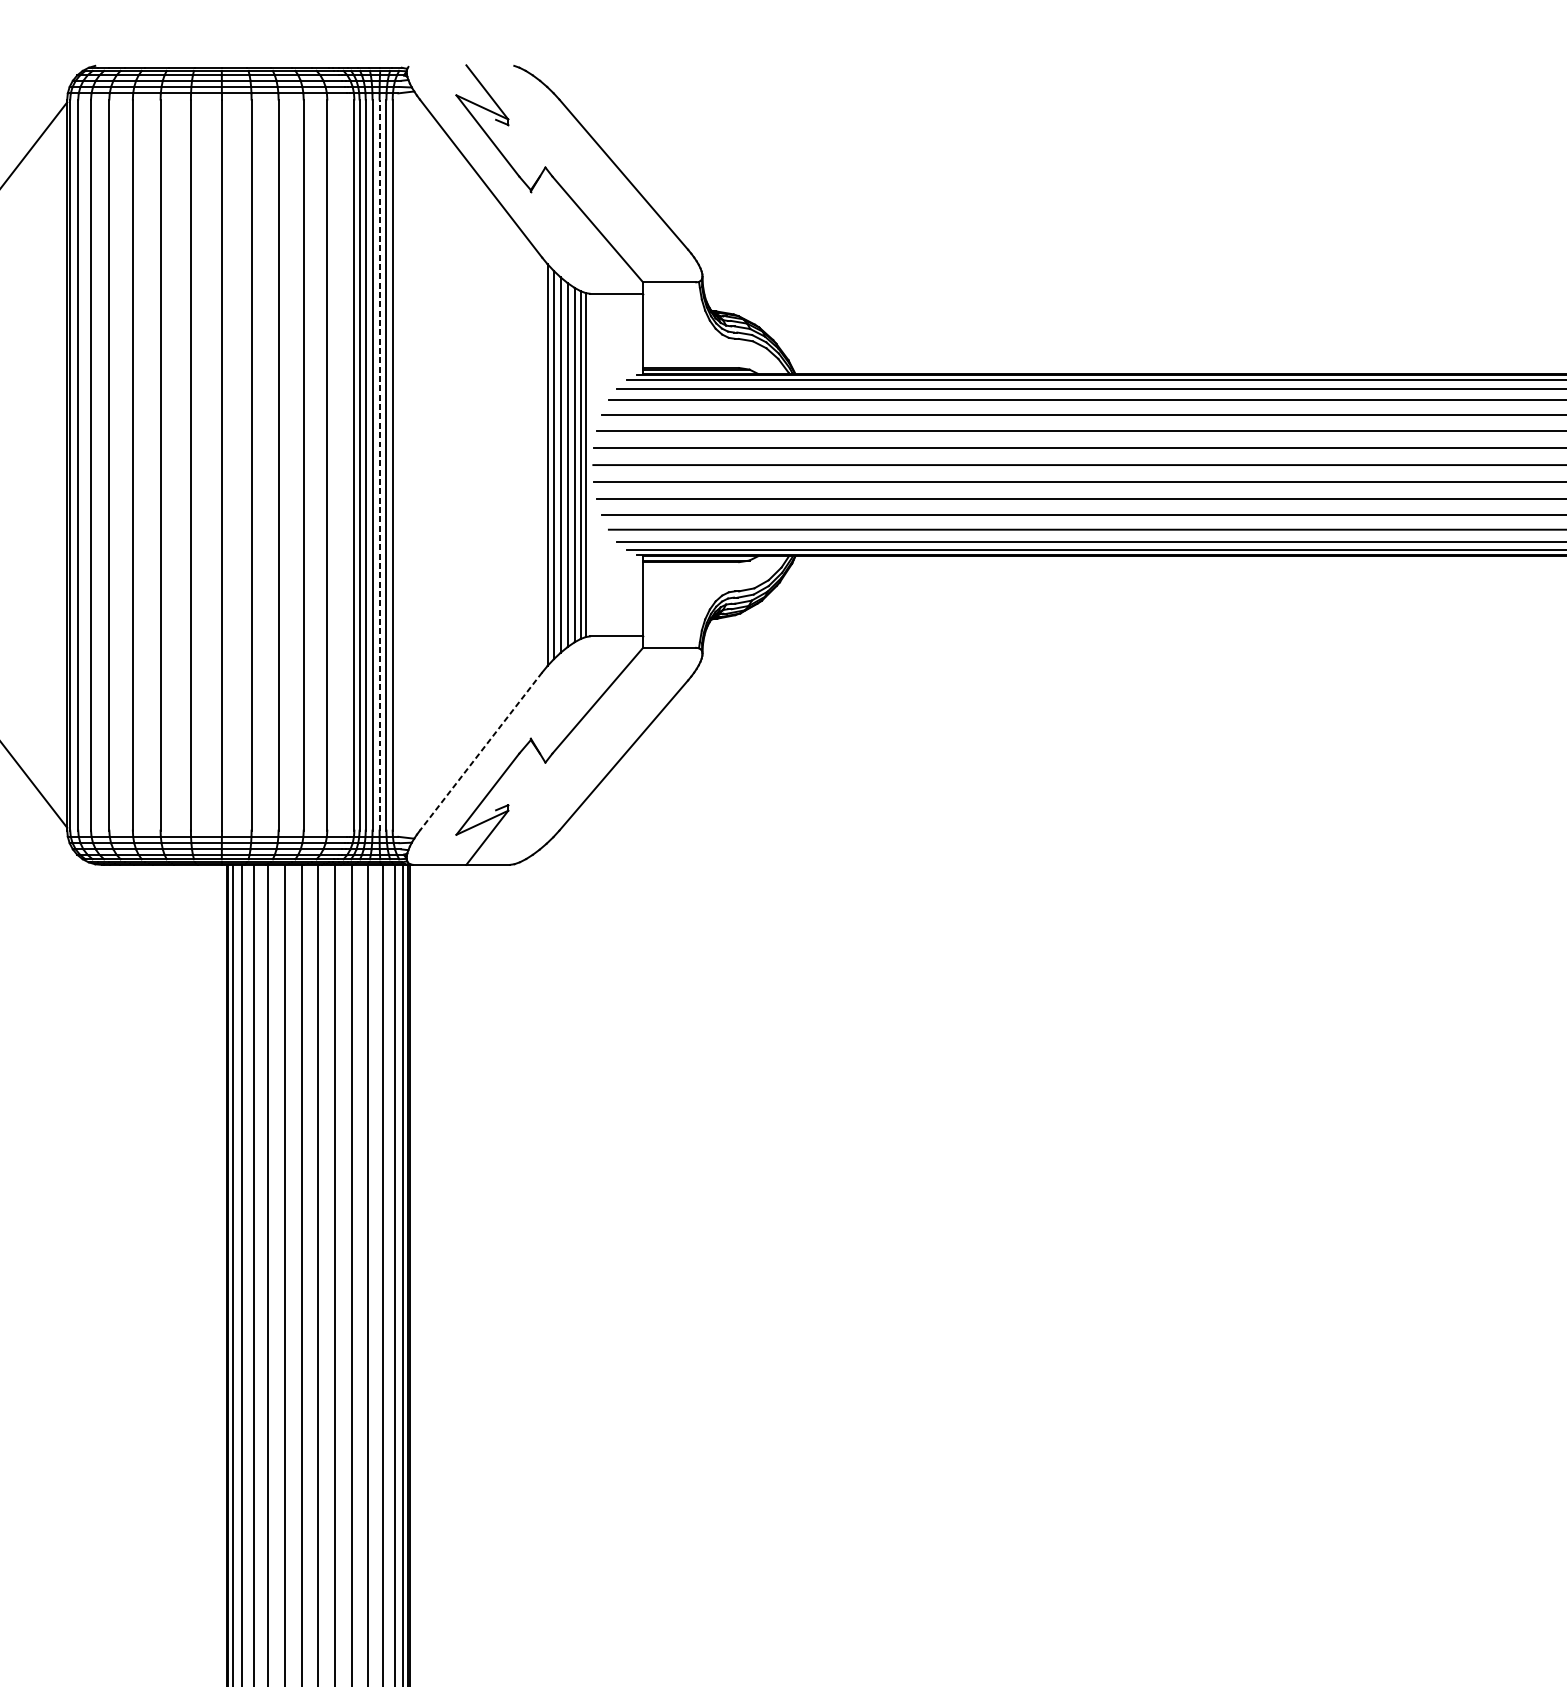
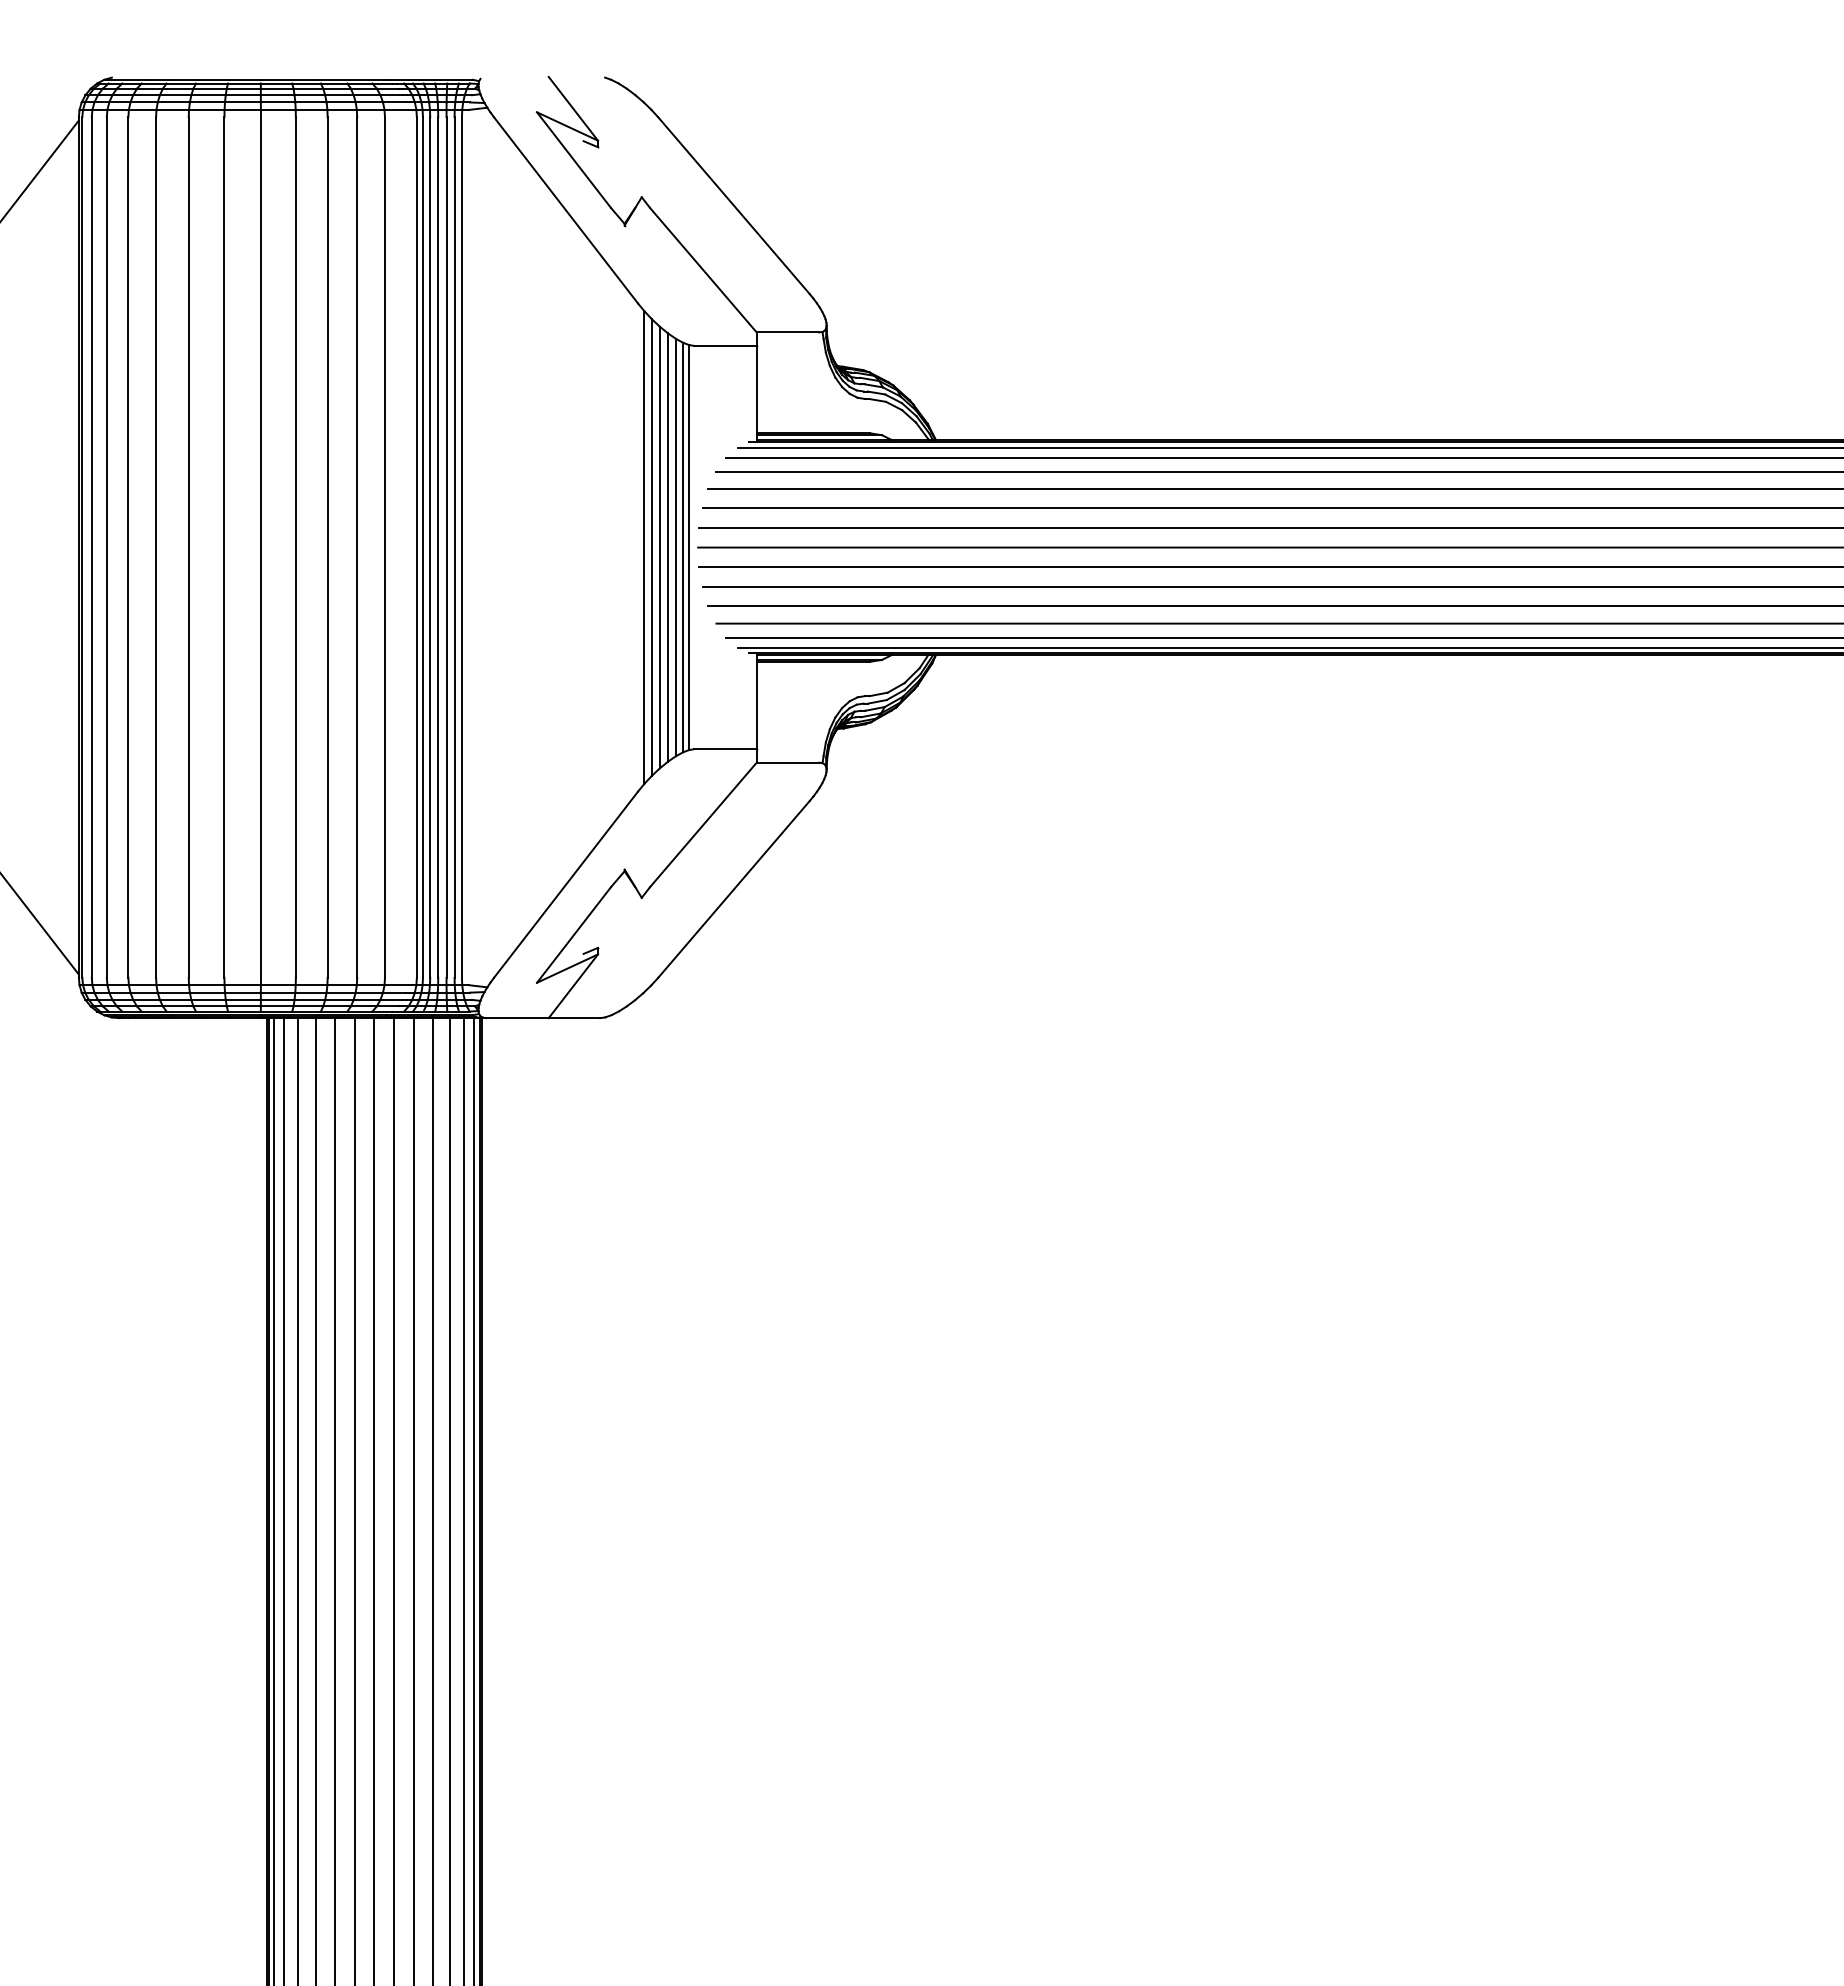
line: (379, 465) -> (446, 547), dashed -> solid
line: (481, 751) -> (566, 884), dashed -> solid

